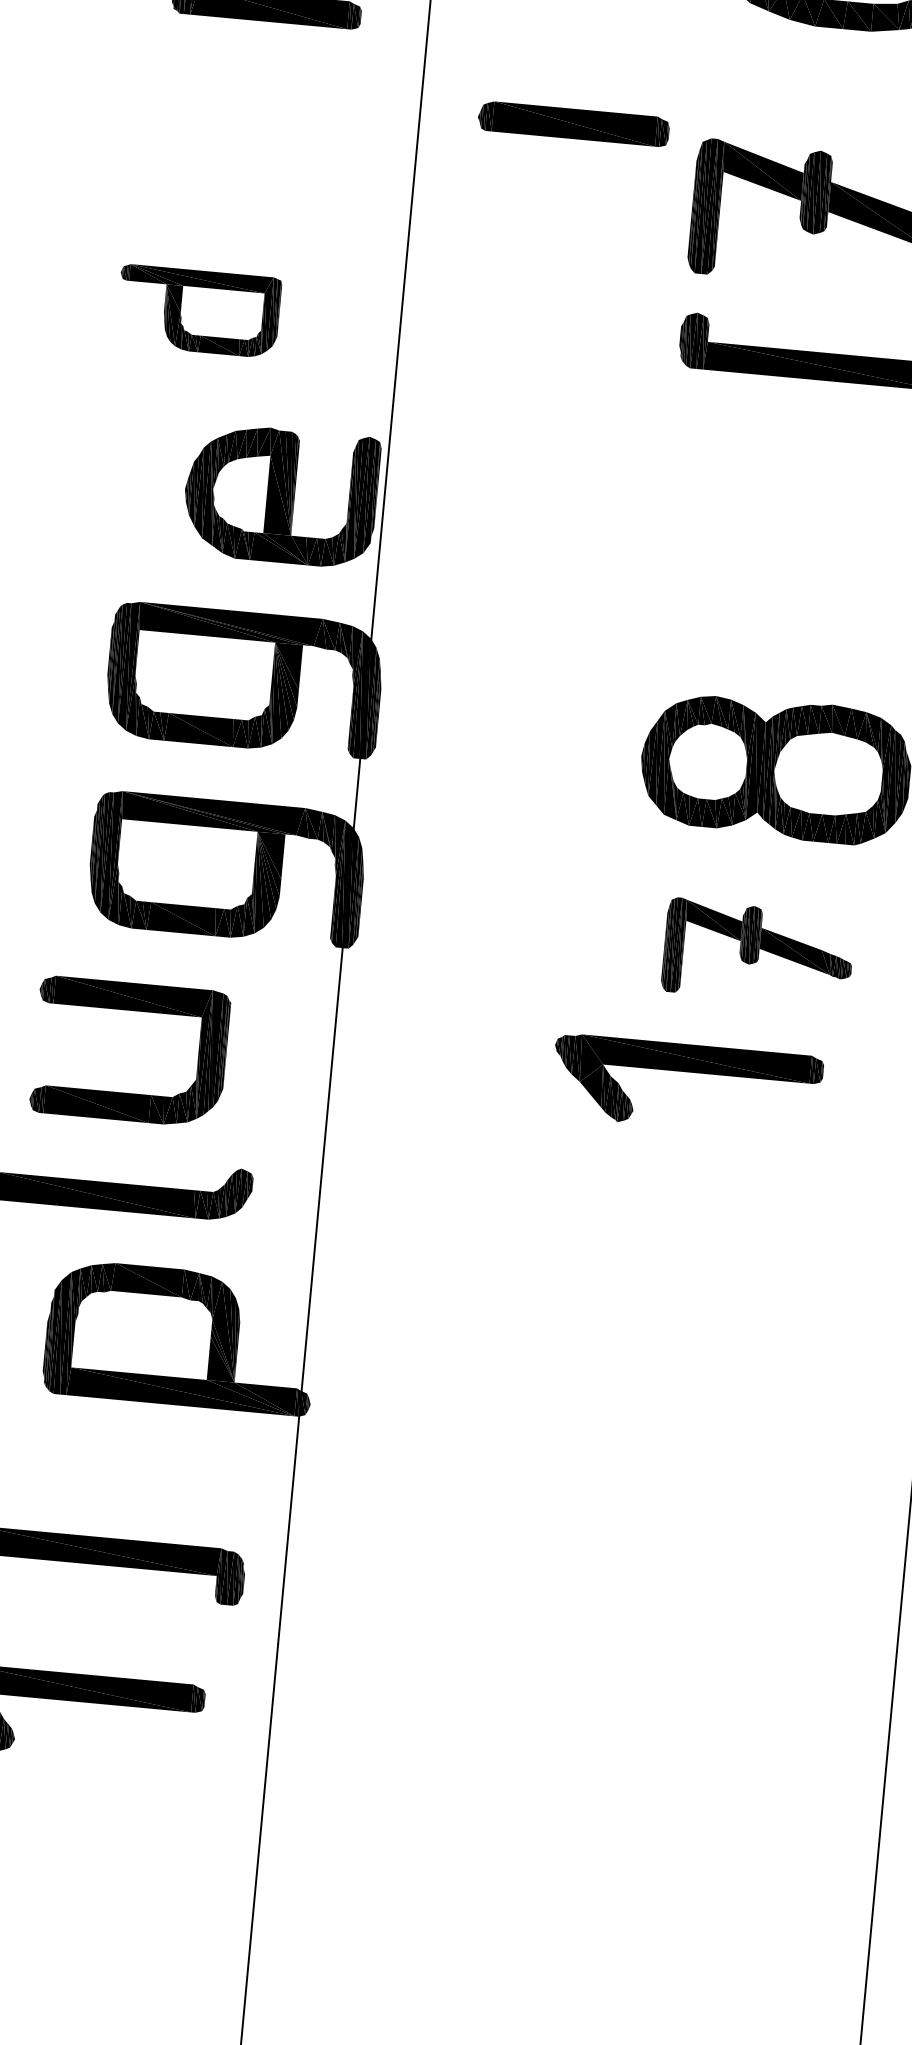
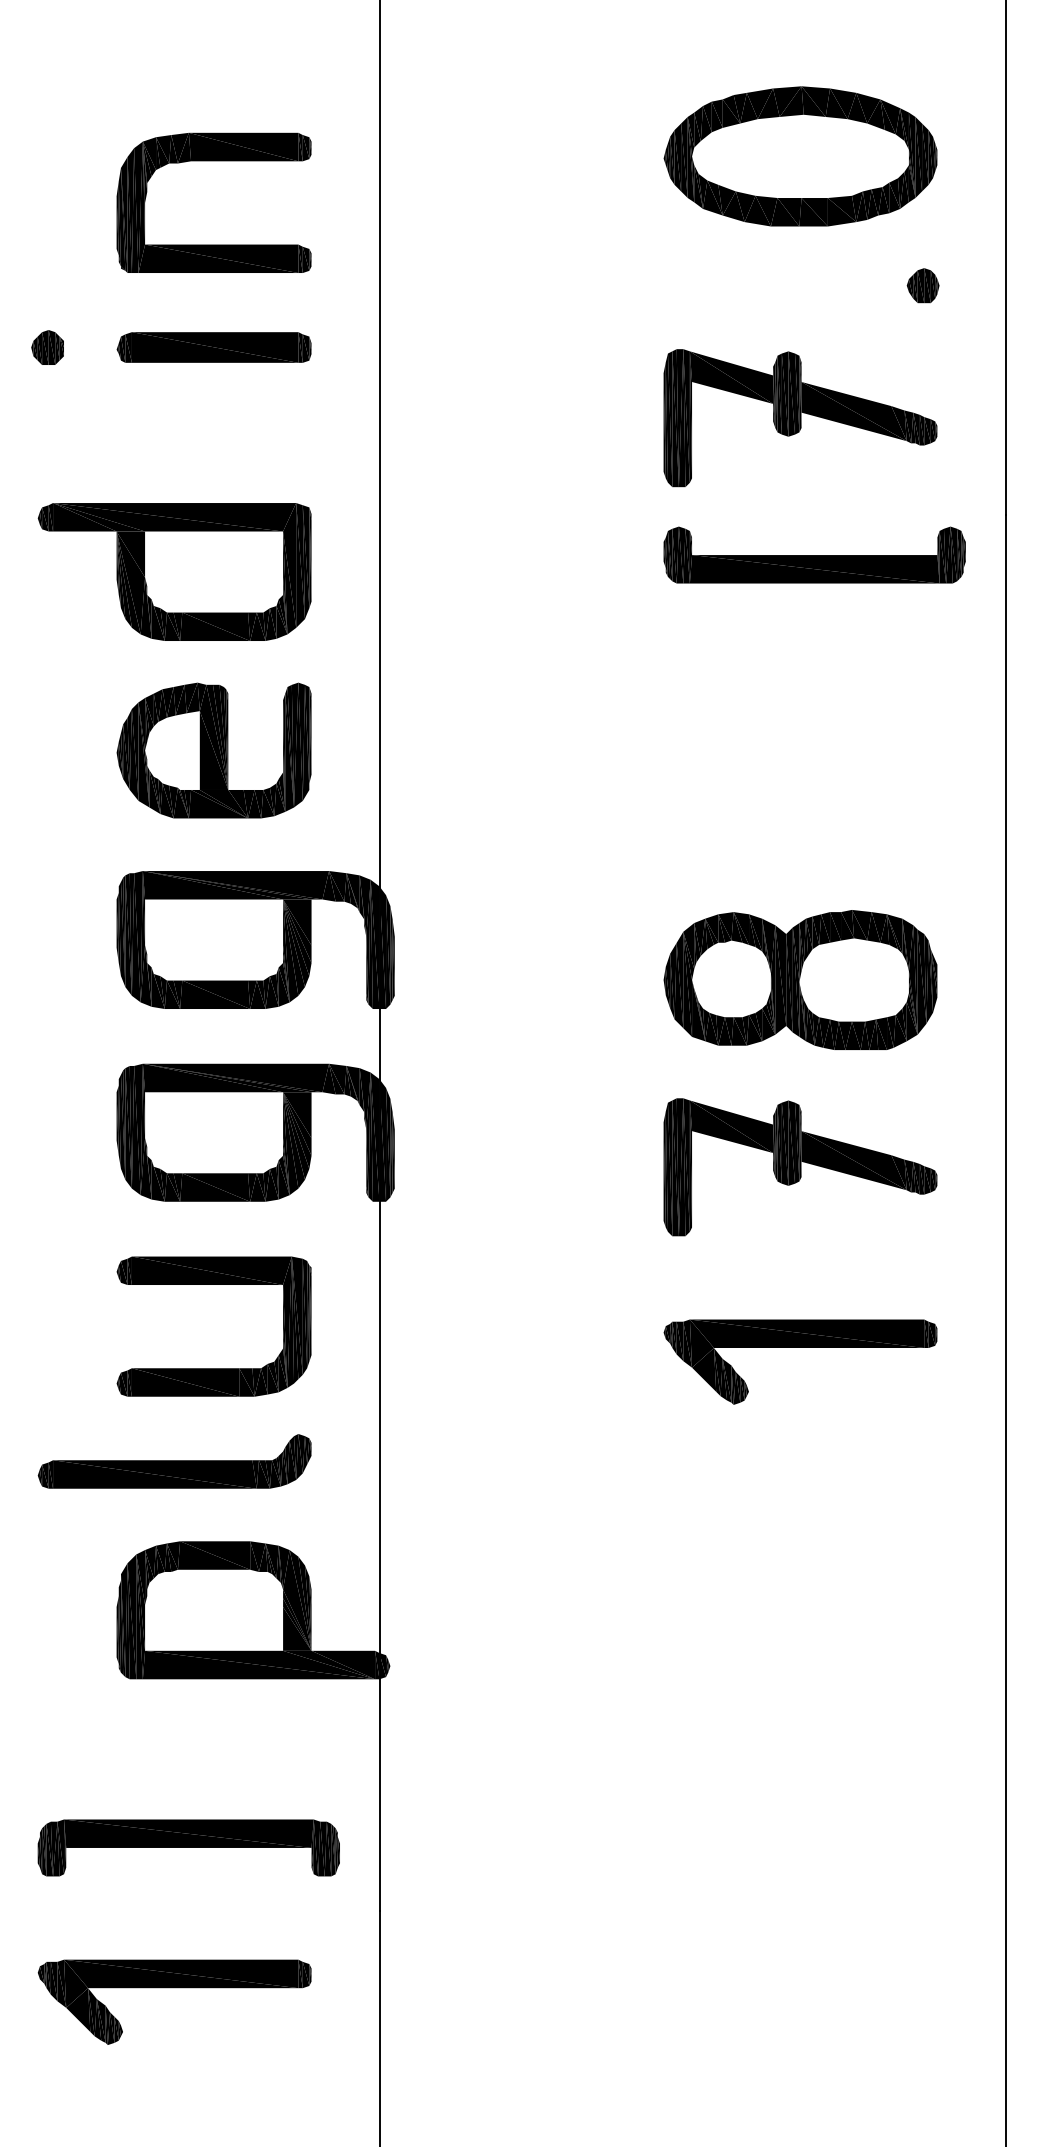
part: (94, 79) -> (47, 347), added
part: (573, 123) -> (213, 347), moved
part: (198, 310) -> (174, 571), size x1.67
part: (280, 495) -> (213, 750), moved
part: (758, 952) -> (800, 1167), size x1.43
part: (133, 1010) -> (213, 1284), moved
part: (688, 1071) -> (800, 1347), moved

